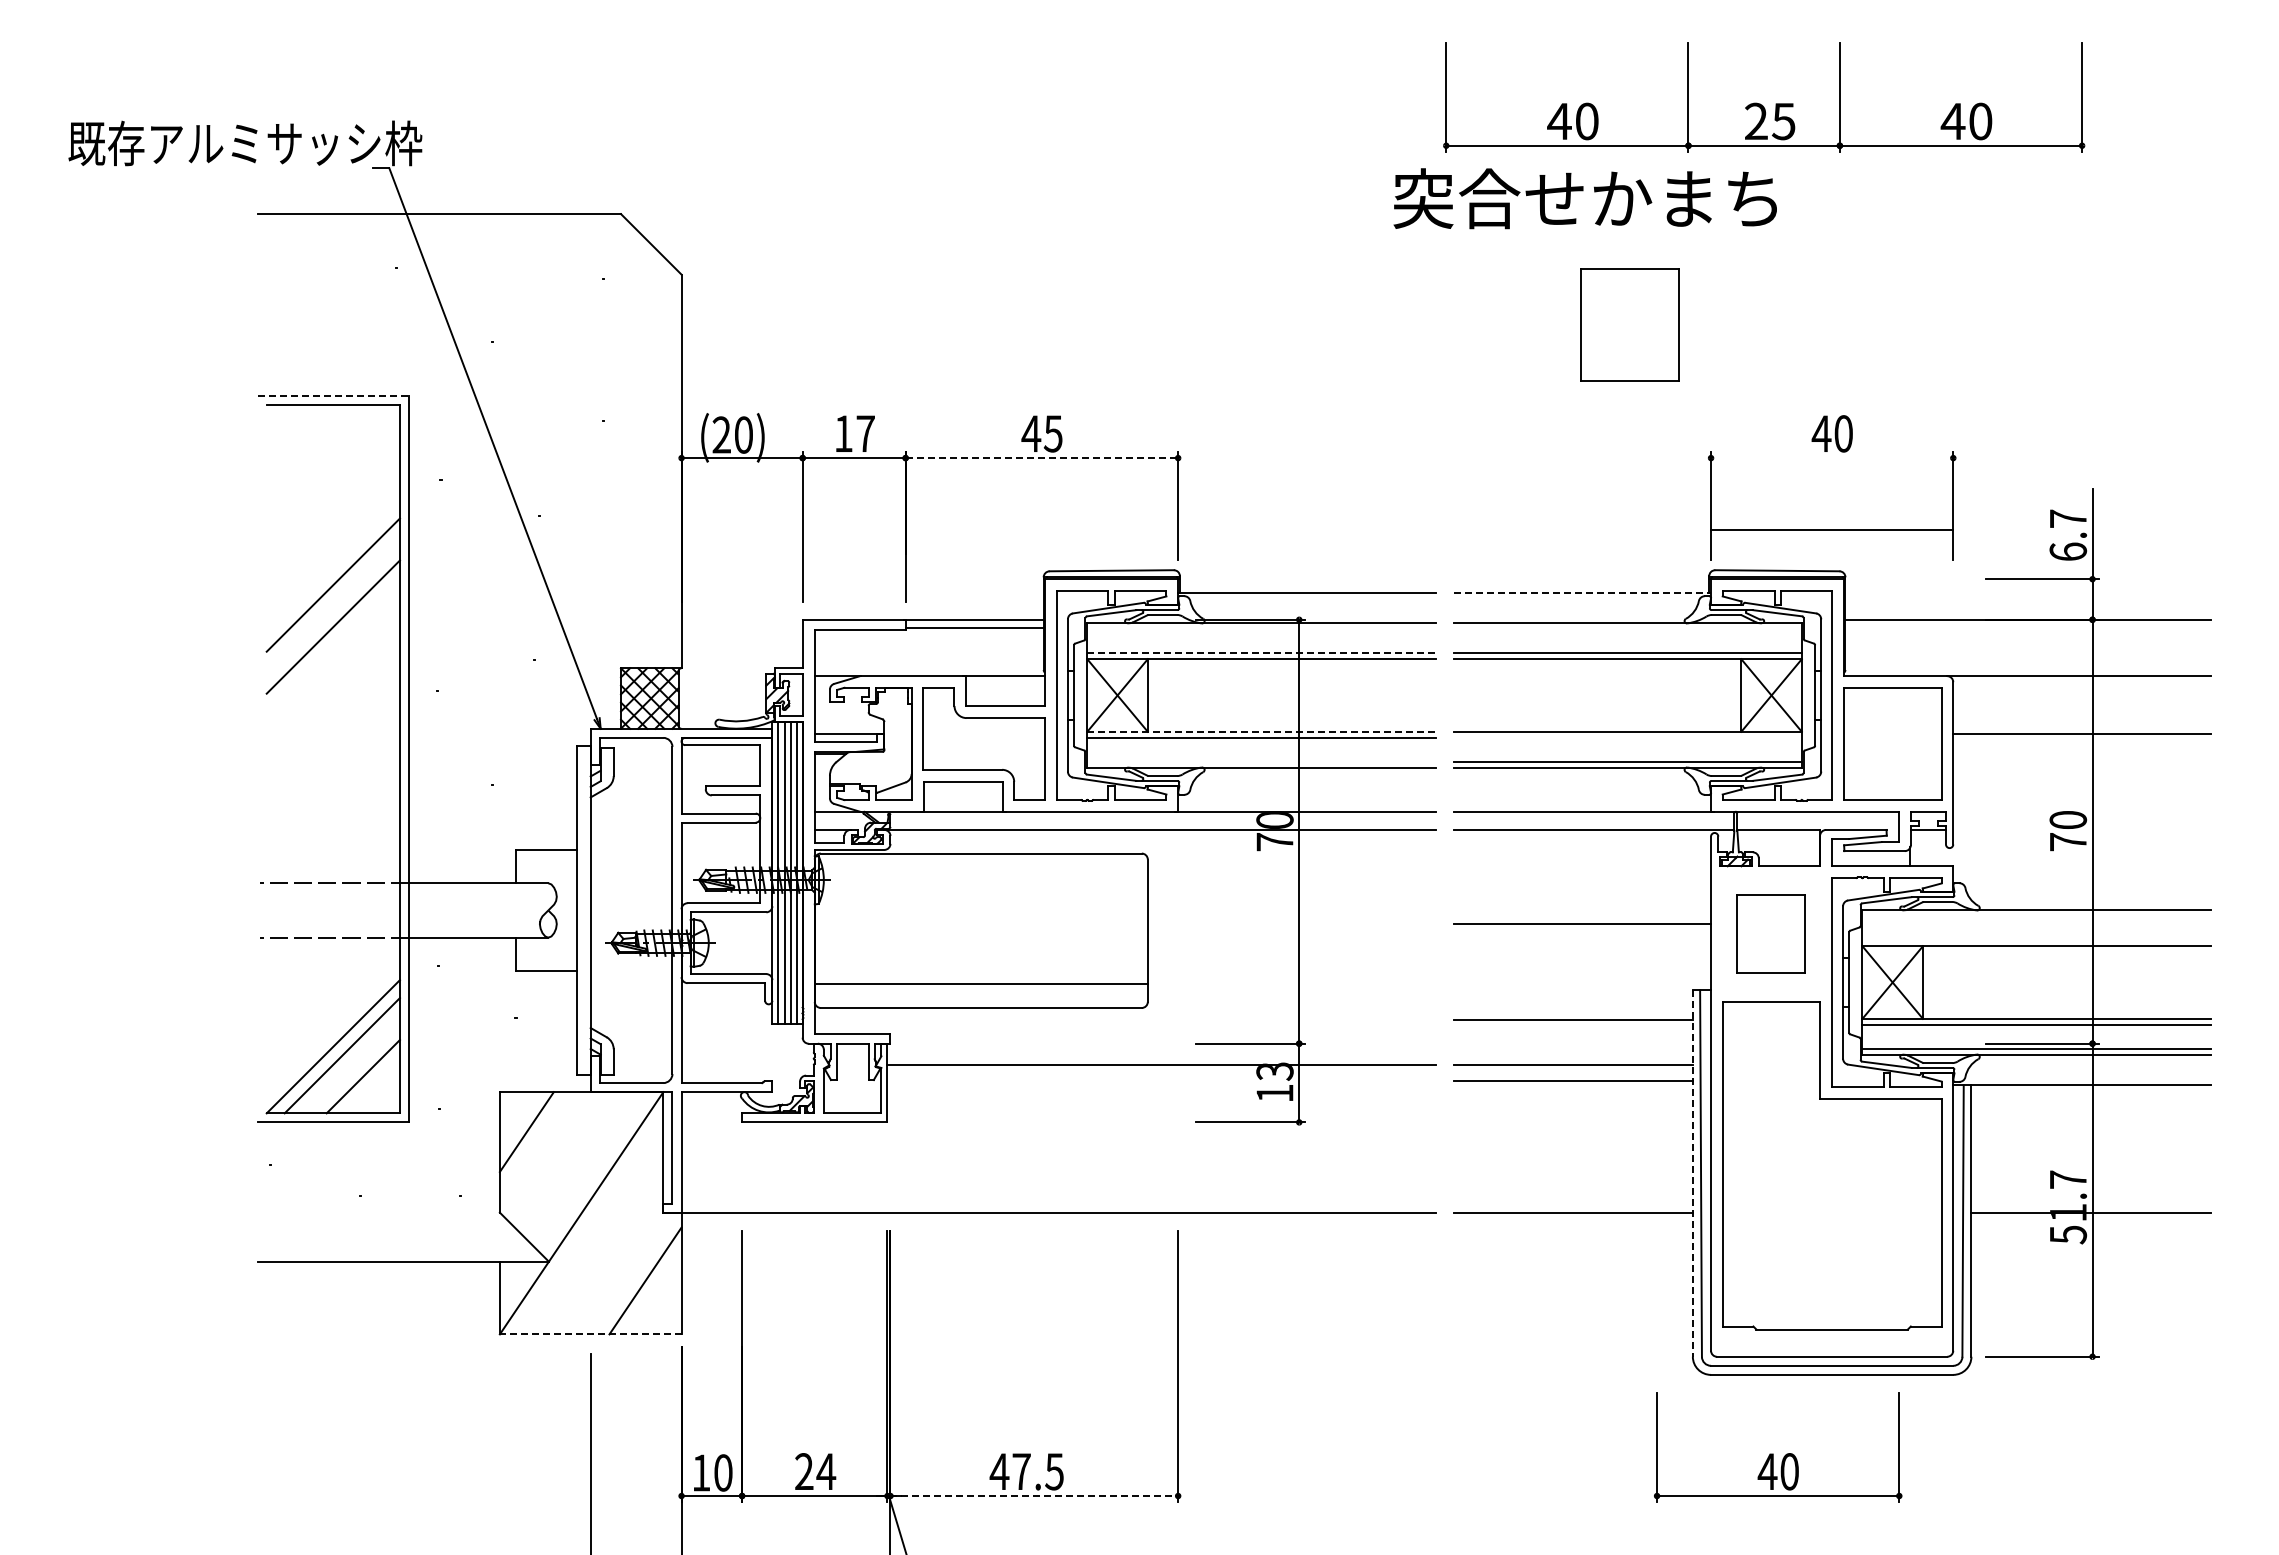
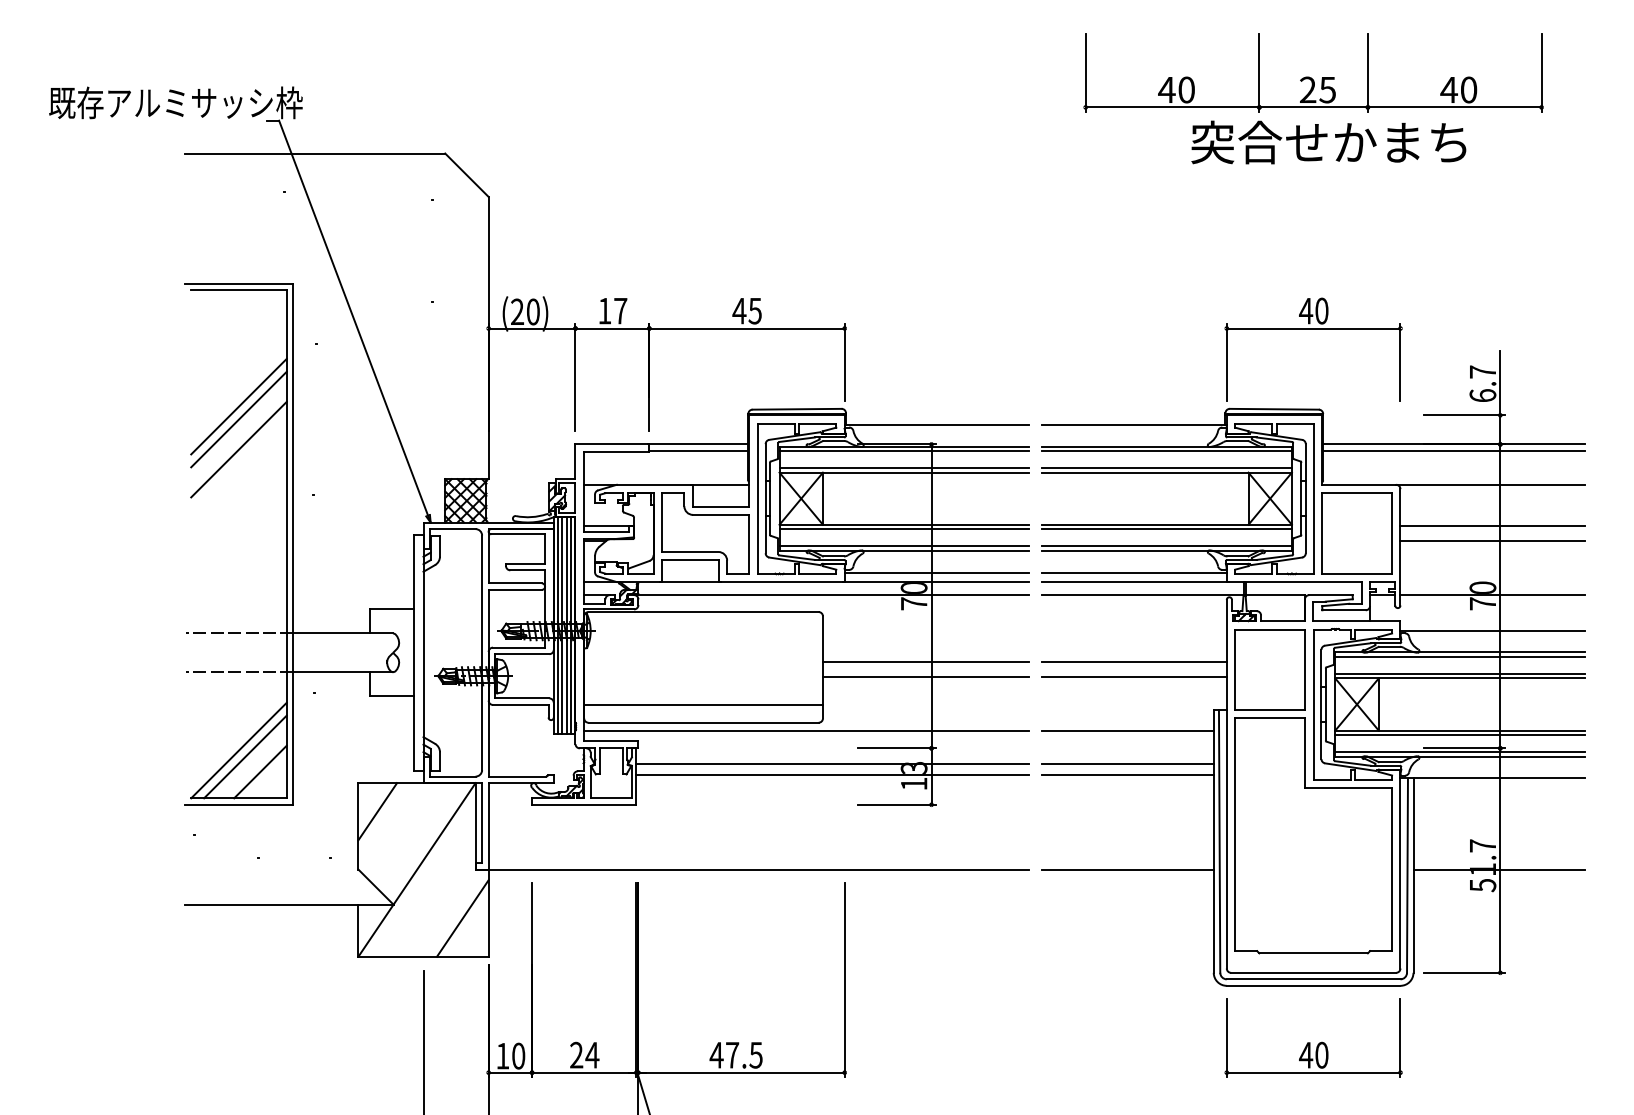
part: (1760, 103) -> (1311, 77), moved
text: (1584, 198) -> (1328, 142), moved
part: (1629, 324) -> (1168, 232), removed
line: (333, 395) -> (239, 283), dashed -> solid
line: (1042, 458) -> (747, 328), dashed -> solid
line: (1832, 530) -> (1313, 328), moved
line: (332, 566) -> (238, 406), added
line: (1582, 592) -> (1134, 424), dashed -> solid
line: (1261, 628) -> (904, 450), added
line: (1627, 628) -> (1166, 450), added
line: (2027, 628) -> (1453, 450), added
line: (1261, 653) -> (904, 468), dashed -> solid
line: (1261, 731) -> (904, 524), dashed -> solid
line: (1627, 737) -> (1166, 528), added
line: (2081, 754) -> (1492, 541), added
line: (1261, 762) -> (904, 546), added
line: (1306, 798) -> (936, 572), added
line: (1582, 798) -> (1134, 572), added
line: (2081, 829) -> (1492, 594), added
line: (2081, 879) -> (1492, 630), added
line: (2036, 915) -> (1460, 656), added
line: (1291, 923) -> (925, 662), added
part: (1771, 933) -> (1270, 669), size x1.43
line: (2036, 940) -> (1460, 674), added
line: (1291, 944) -> (925, 677), added
line: (1582, 944) -> (1134, 677), added
line: (1124, 1020) -> (806, 731), added
line: (1161, 1081) -> (832, 775), added
line: (1692, 1174) -> (1213, 842), dashed -> solid
line: (590, 1334) -> (423, 956), dashed -> solid
part: (1773, 1453) -> (1310, 1042), moved
line: (1034, 1496) -> (741, 1073), dashed -> solid

